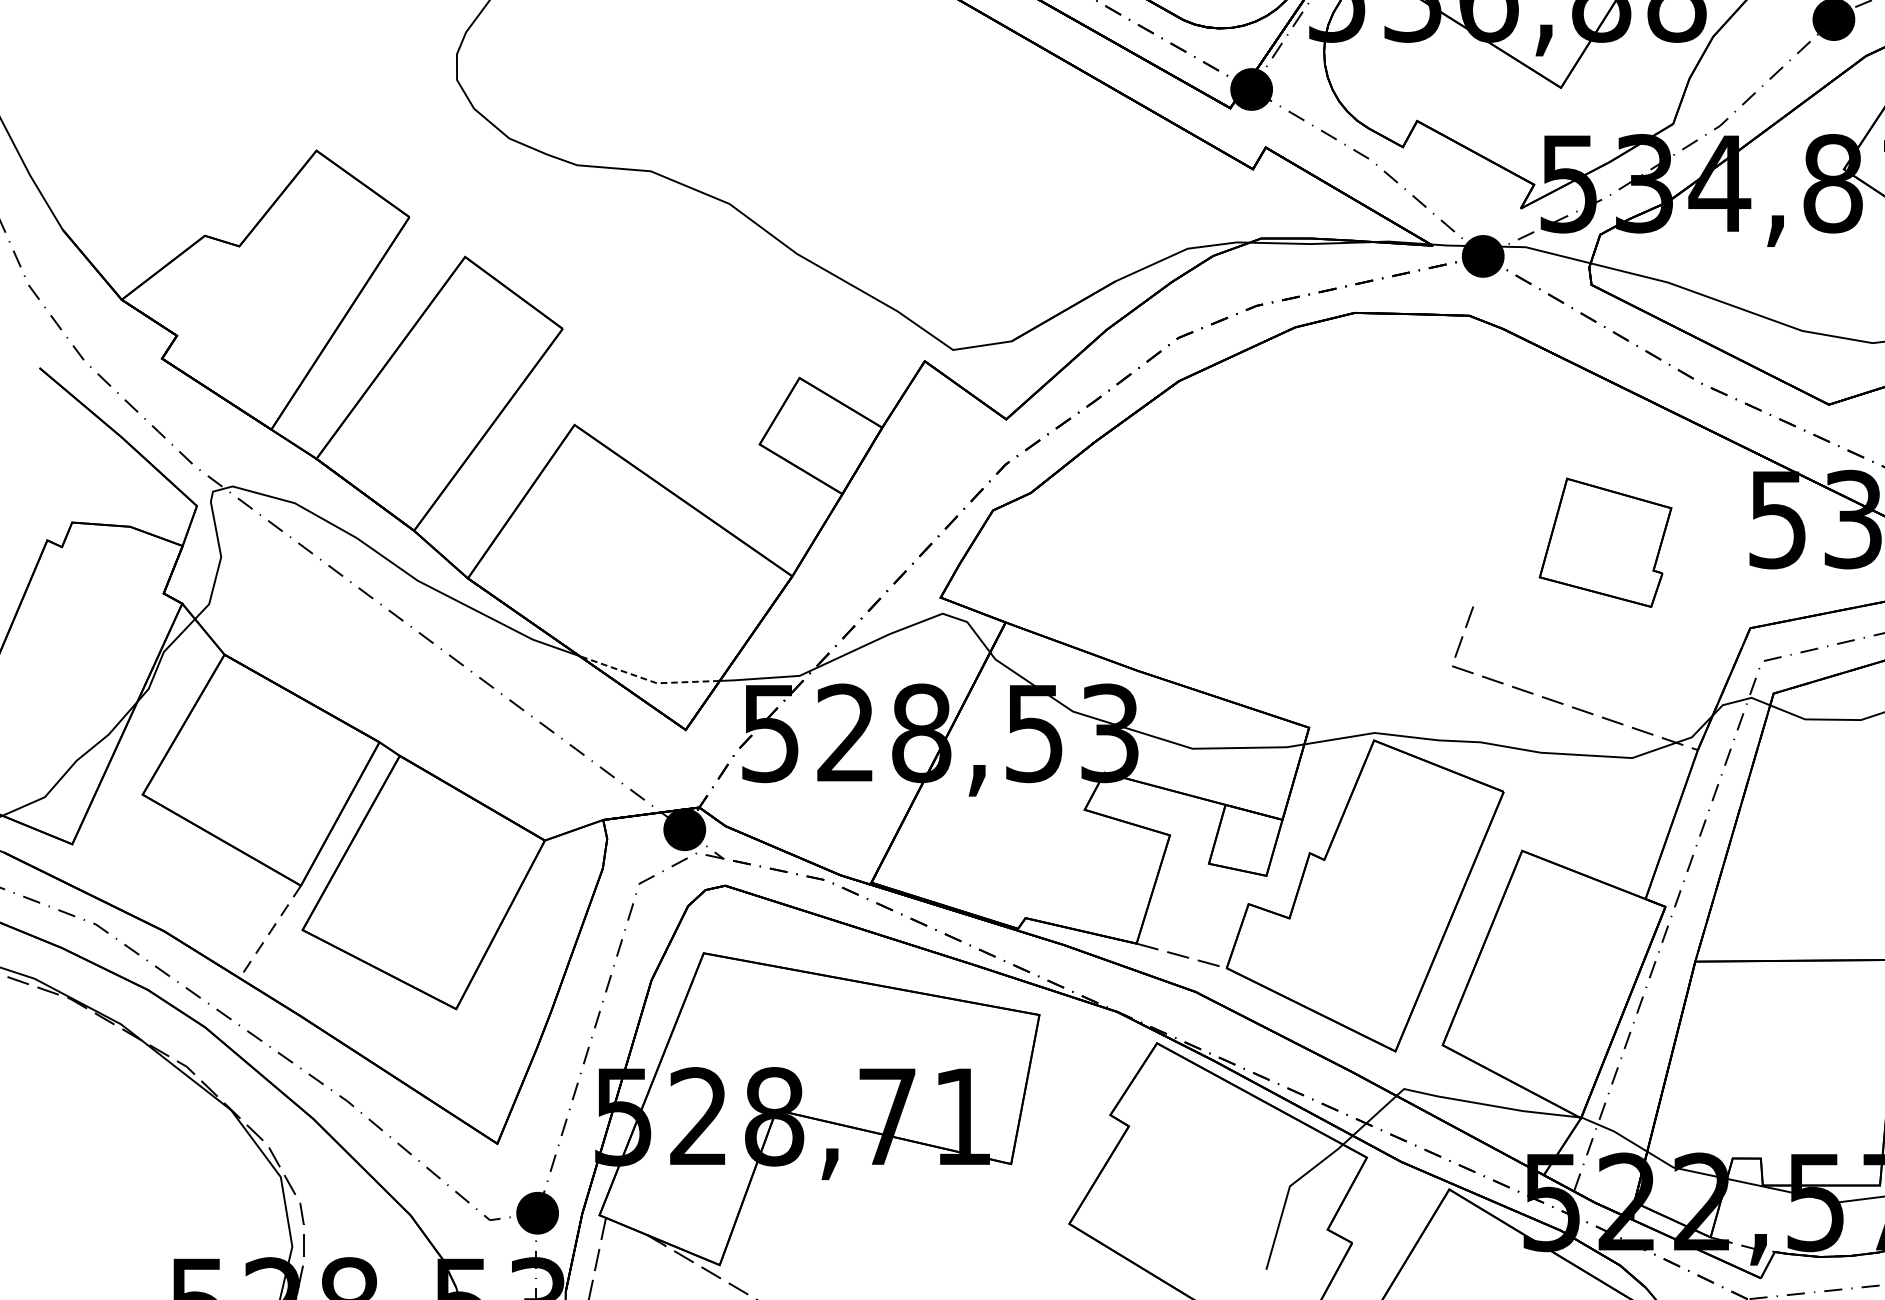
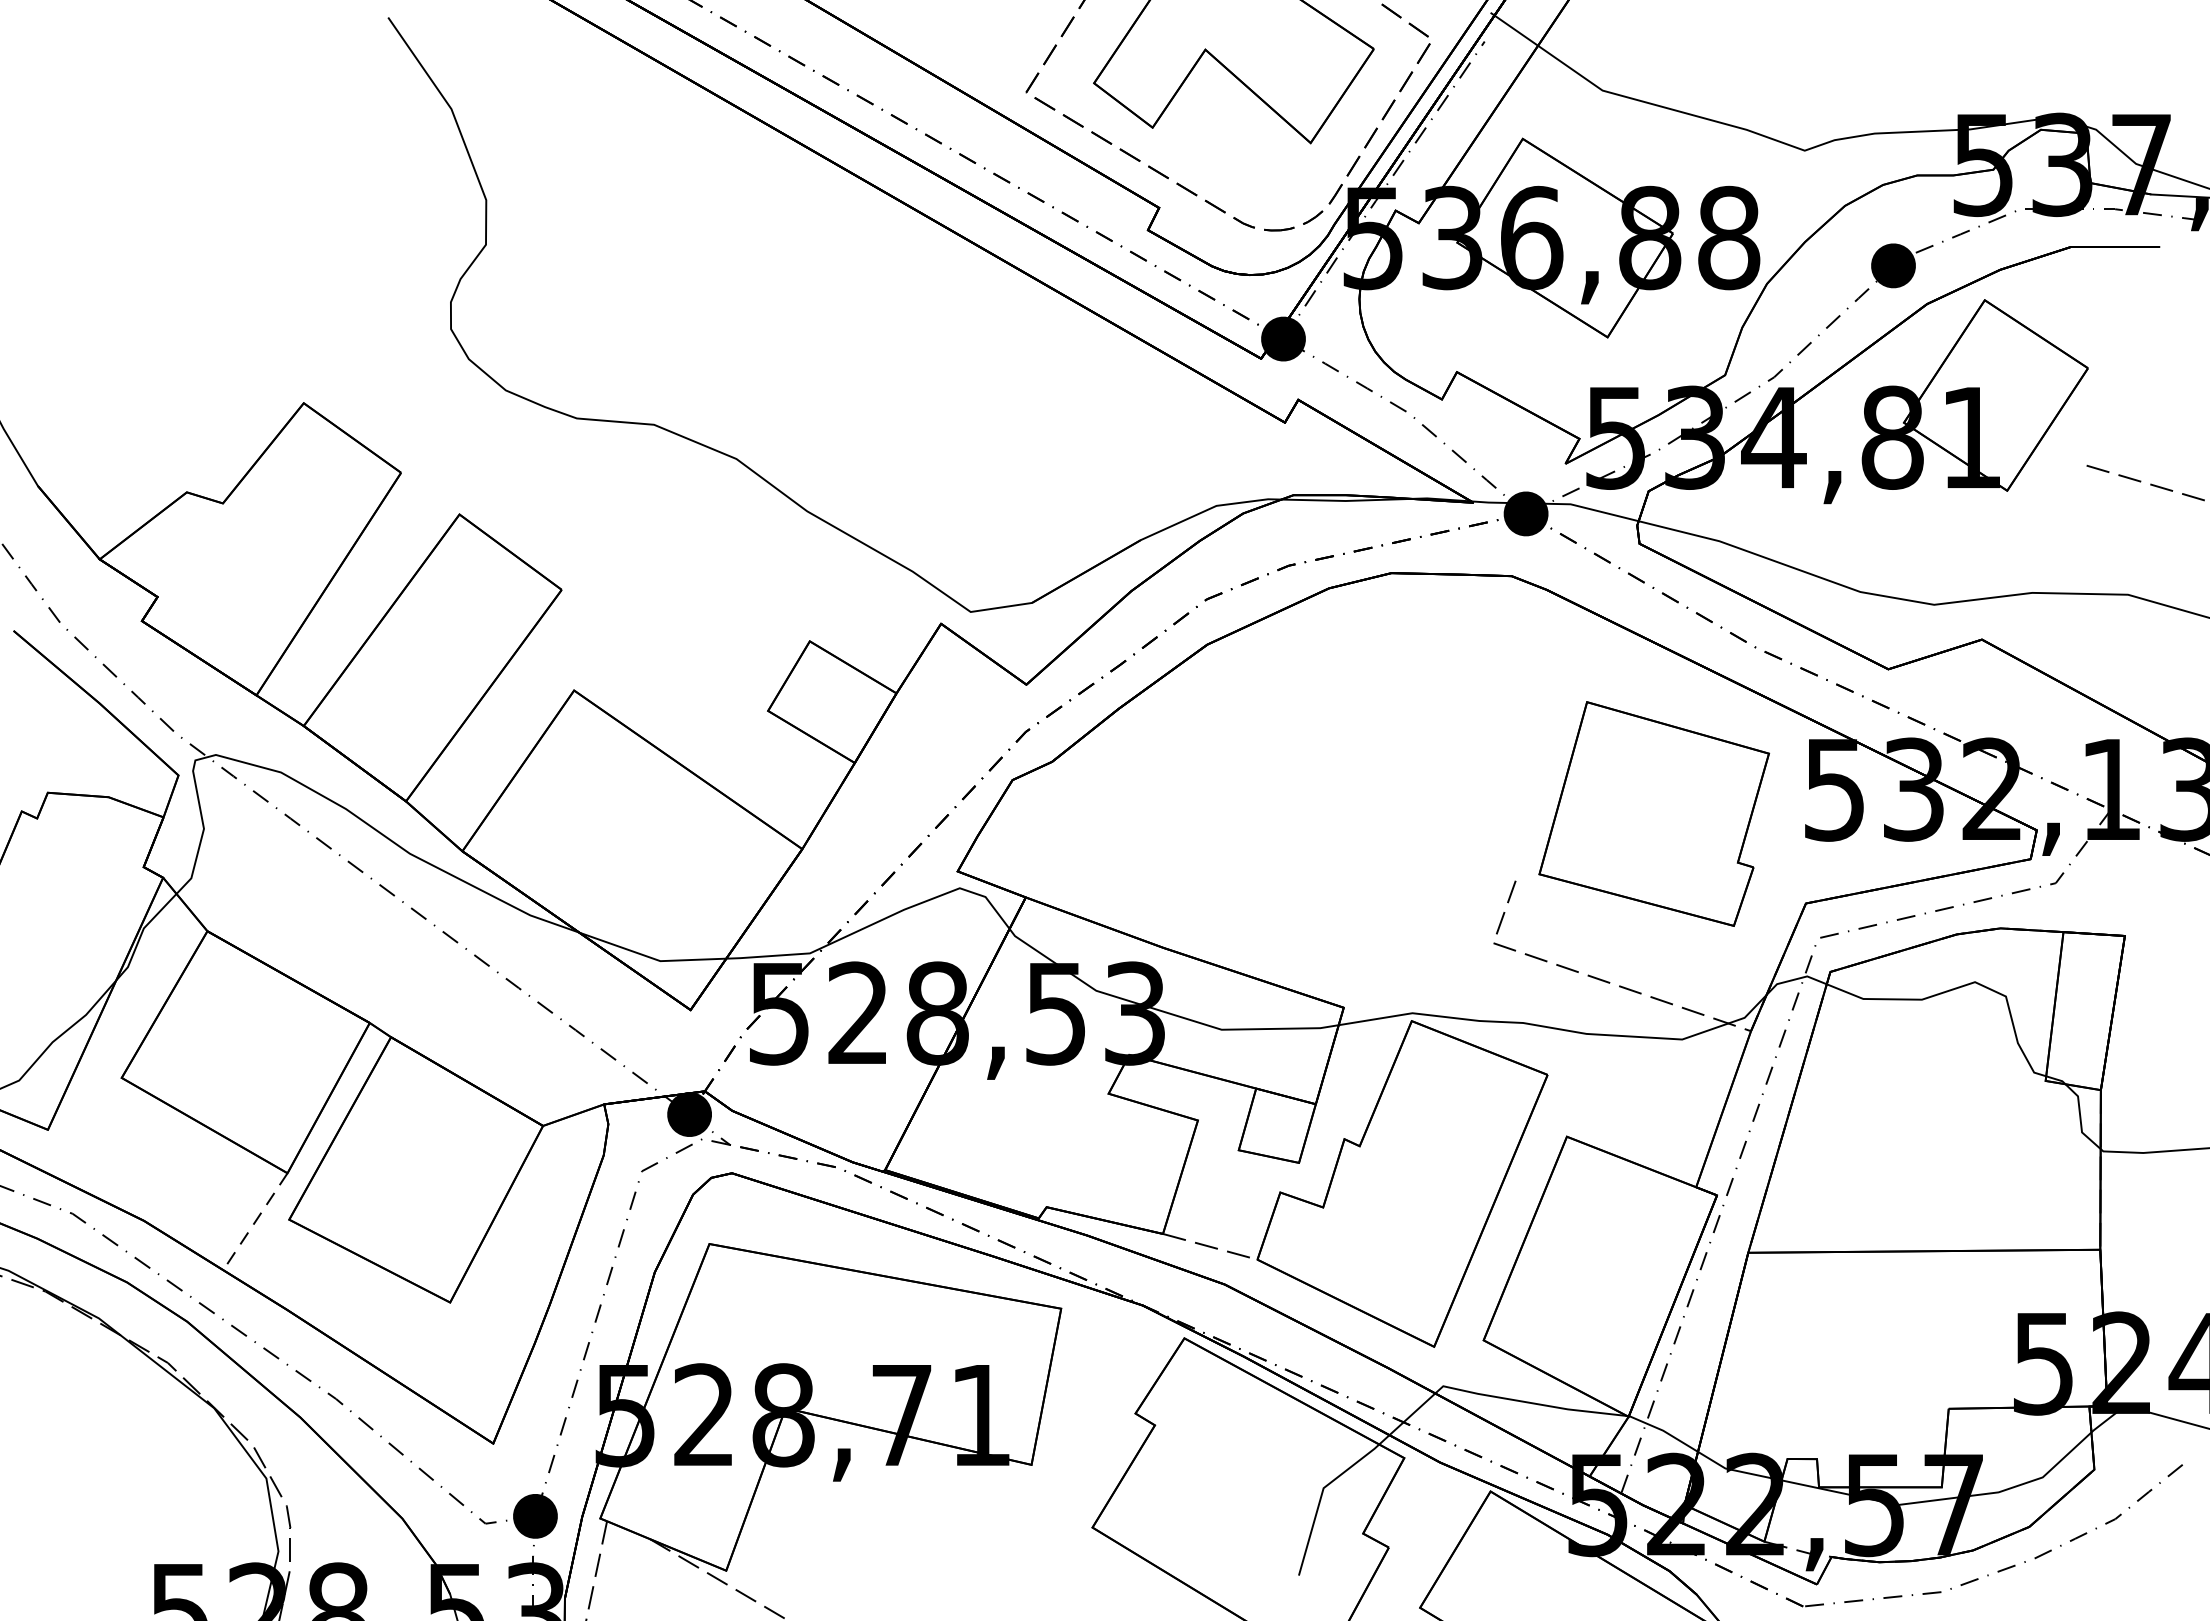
part: (1605, 542) -> (1654, 813), size x1.67
line: (648, 679) -> (651, 957), dashed -> solid

